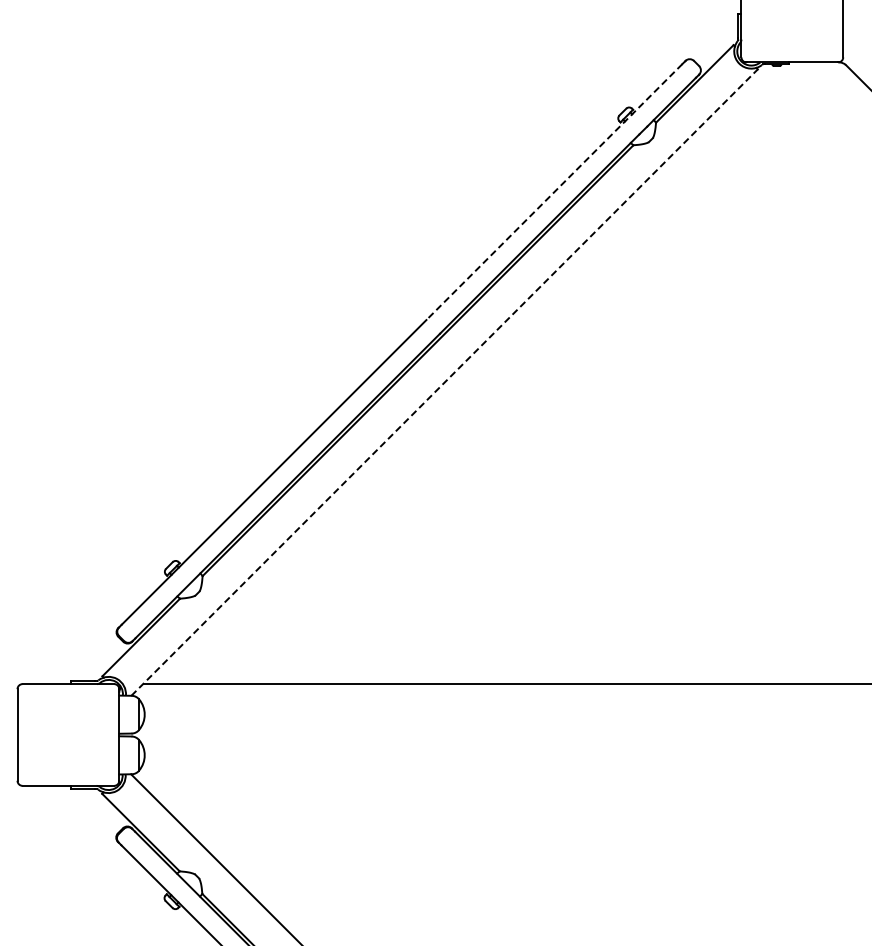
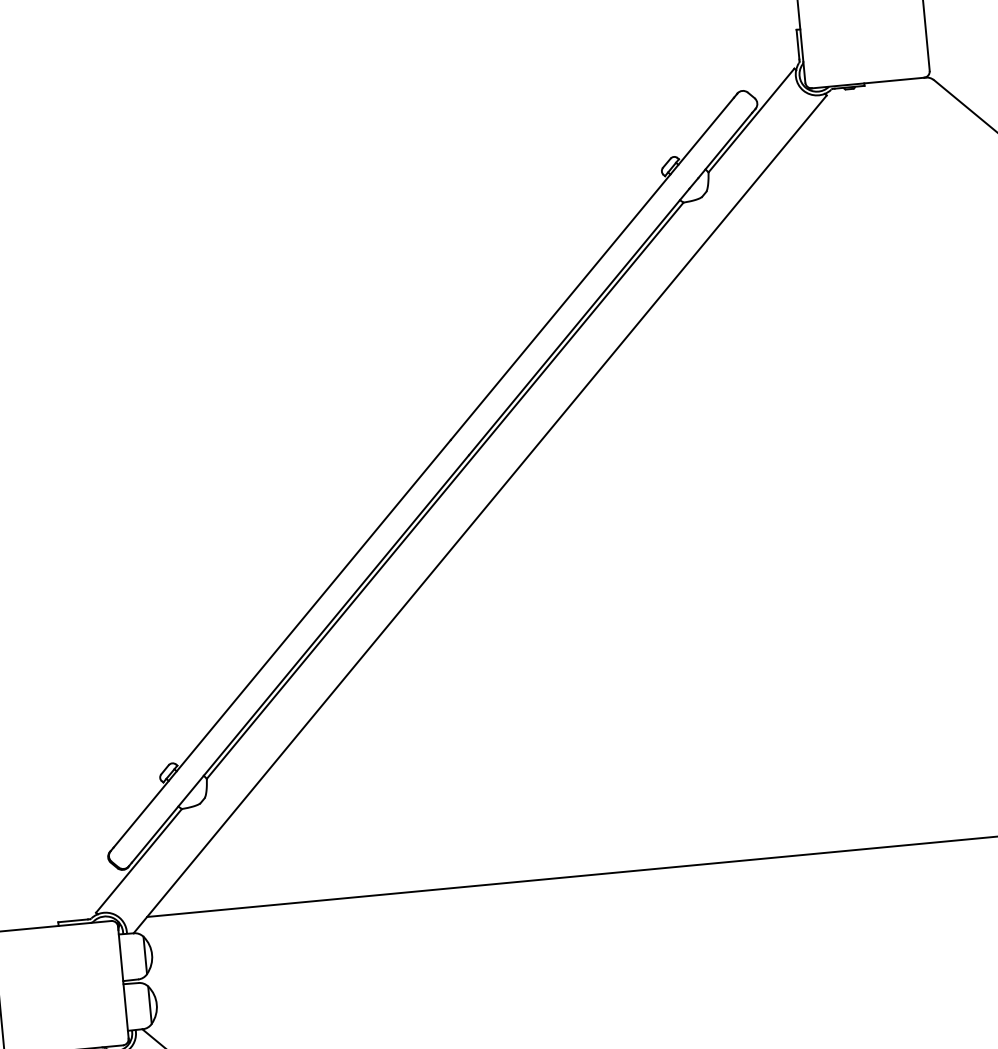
line: (554, 192) -> (592, 269), dashed -> solid
line: (444, 382) -> (480, 514), dashed -> solid

